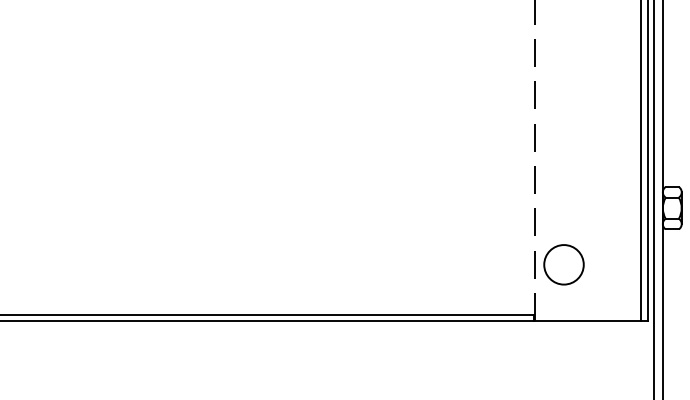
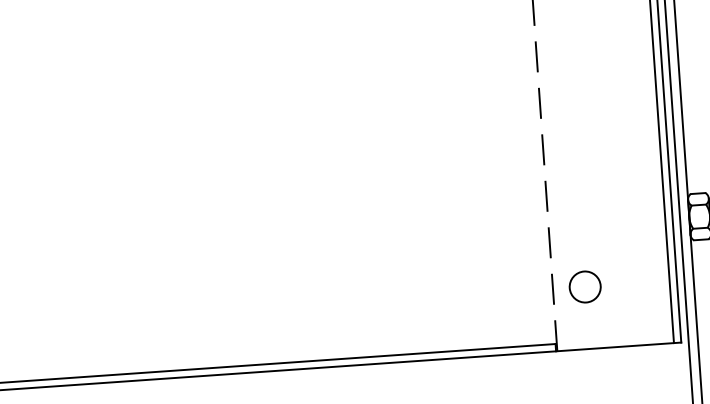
circle: (563, 264) -> (584, 286), size x0.71

